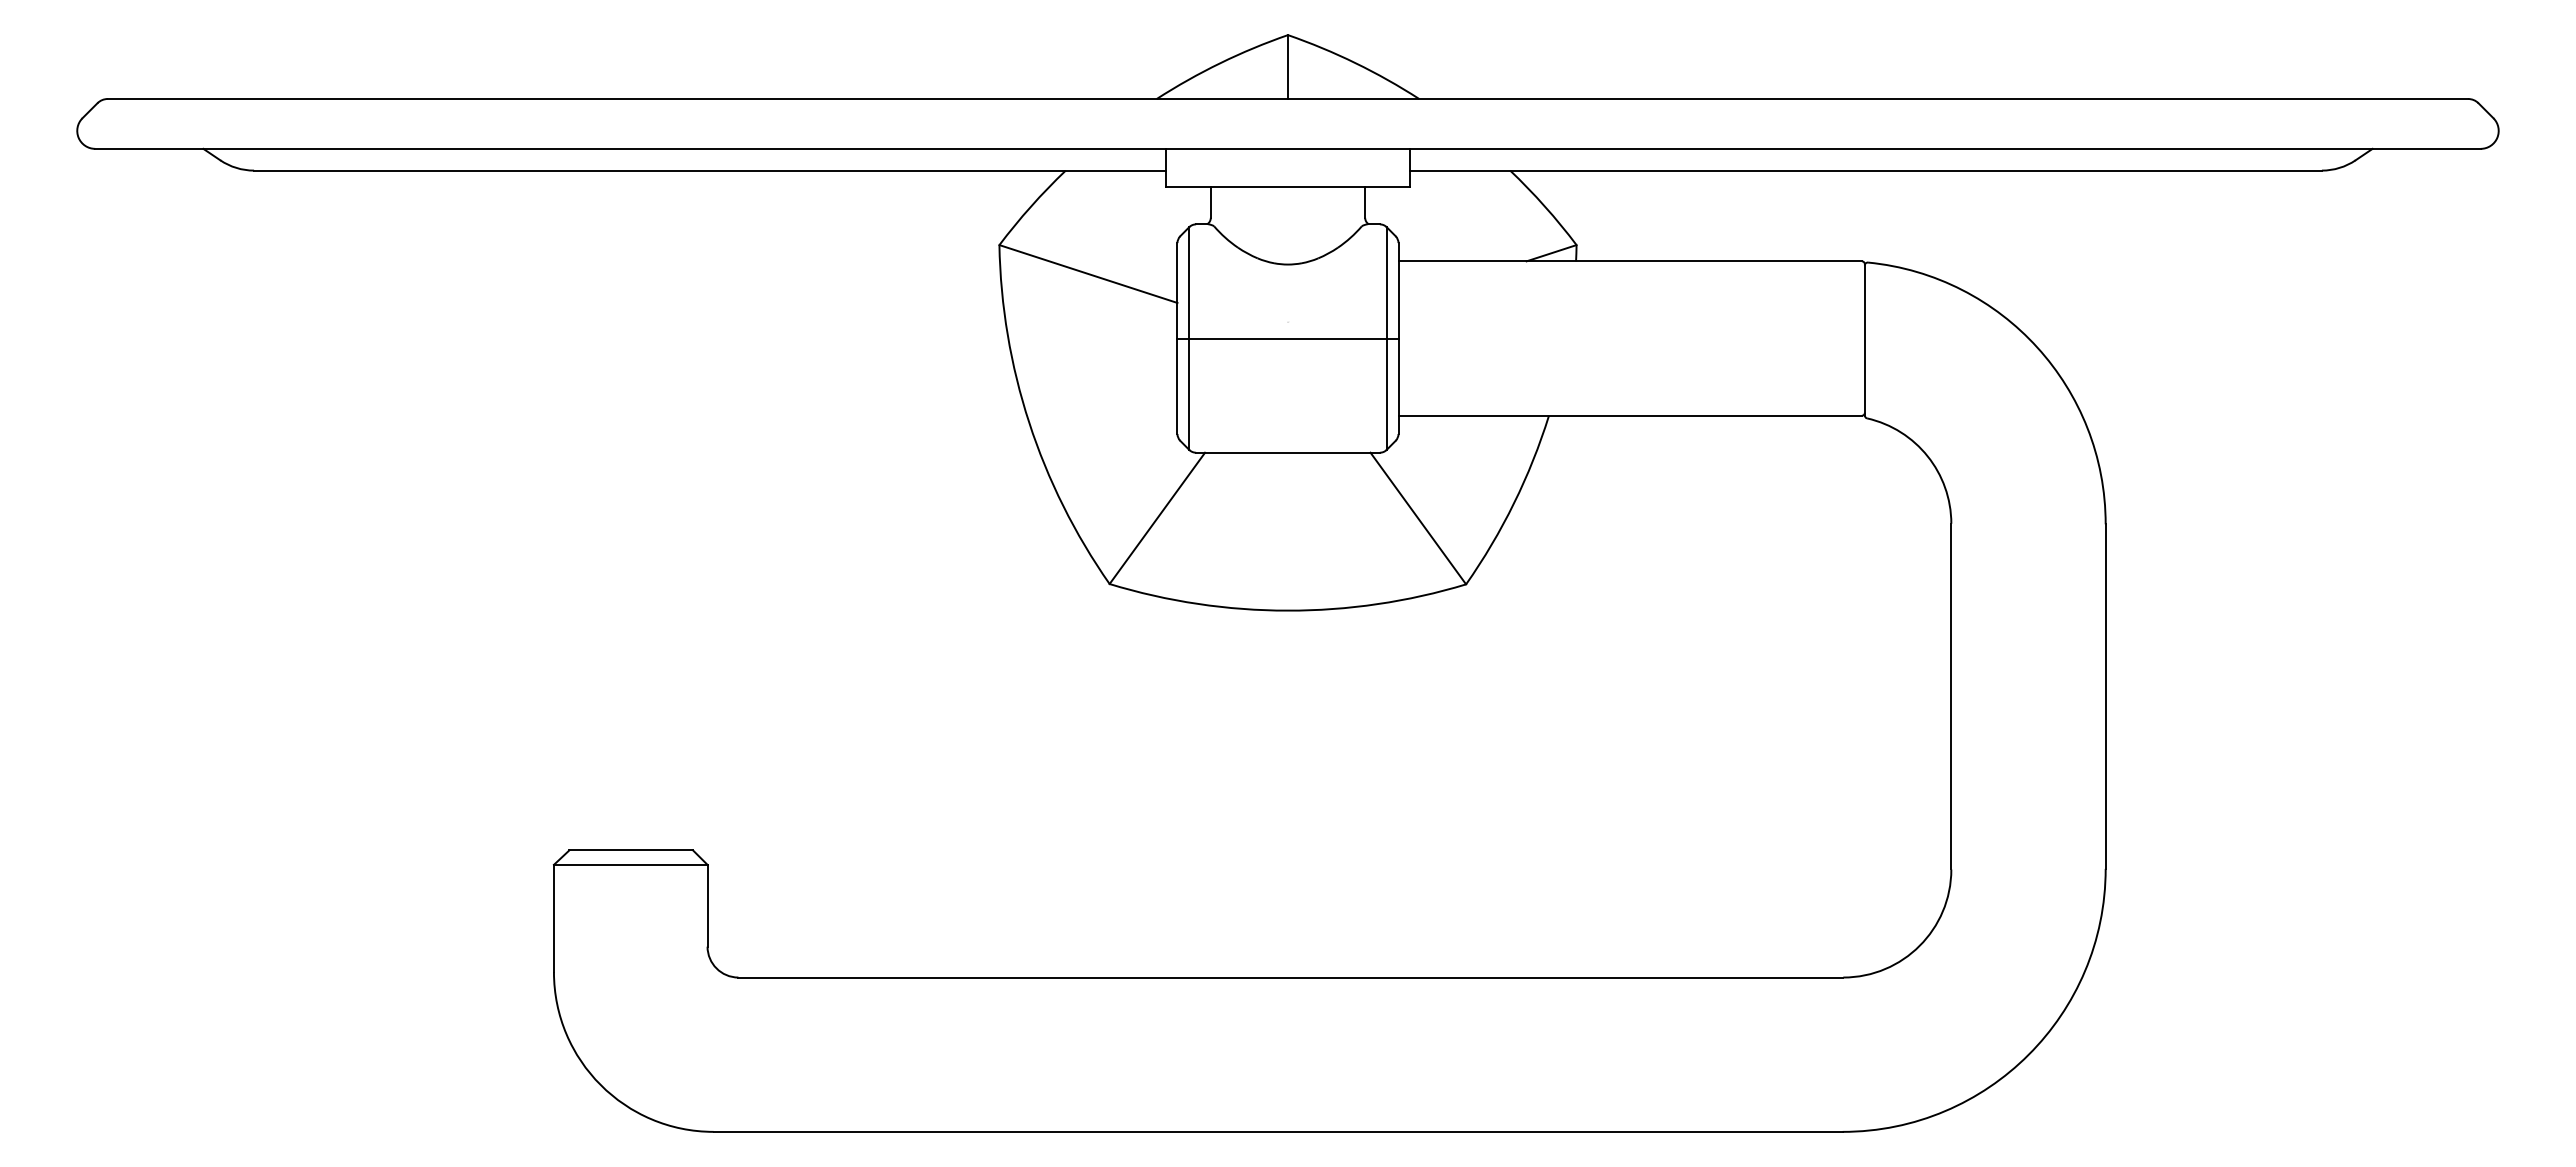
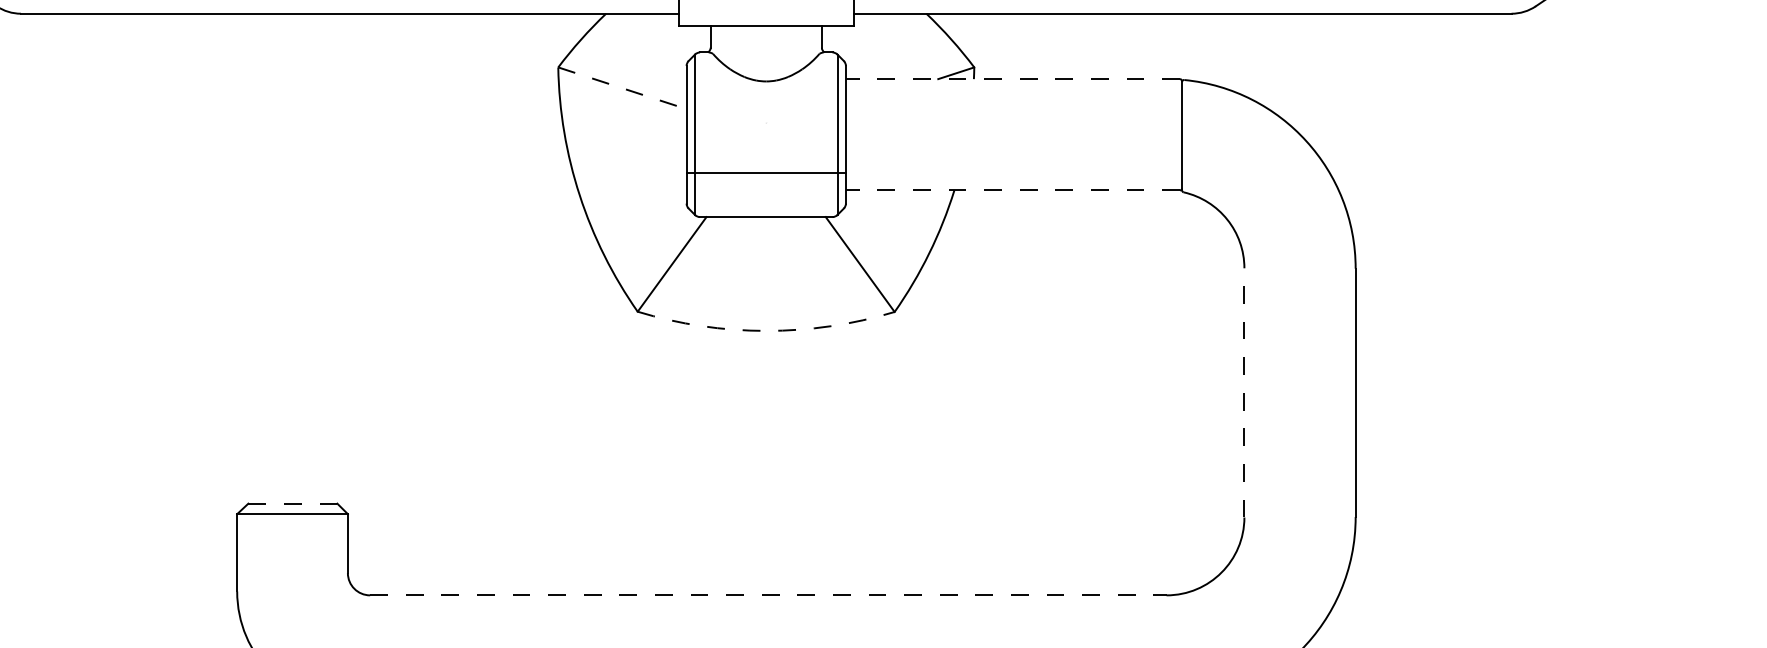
line: (1630, 261) -> (1013, 79), solid -> dashed
line: (1088, 274) -> (622, 88), solid -> dashed
line: (1287, 338) -> (765, 172), moved
line: (1630, 415) -> (1013, 190), solid -> dashed
arc: (1287, 610) -> (765, 330), solid -> dashed
line: (1951, 696) -> (1244, 392), solid -> dashed
line: (631, 850) -> (293, 503), solid -> dashed
line: (1291, 977) -> (768, 595), solid -> dashed

